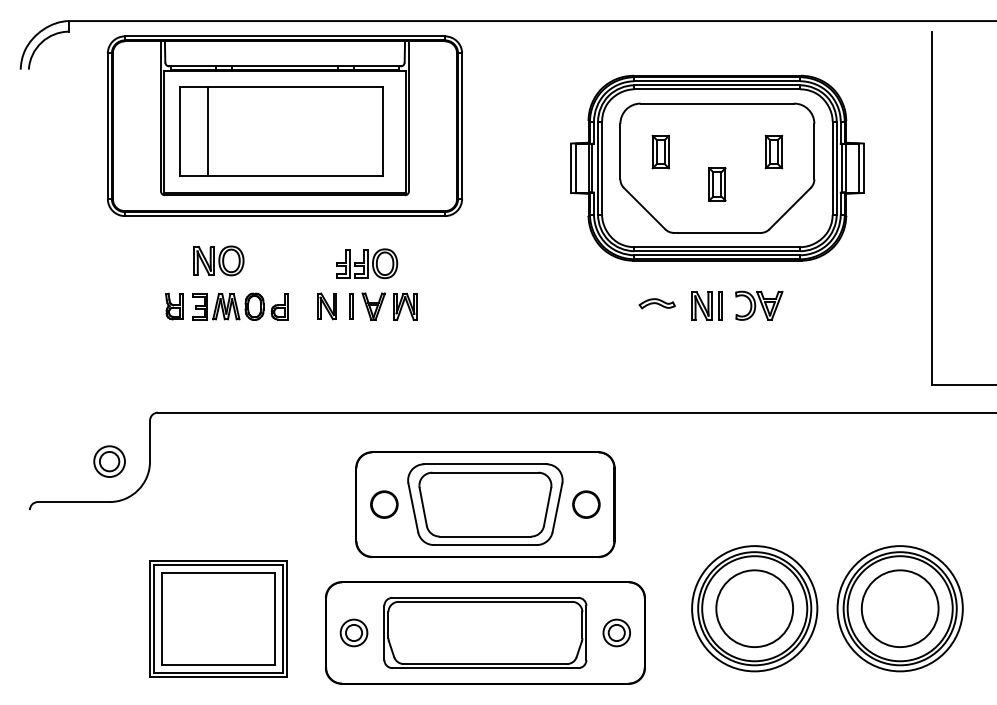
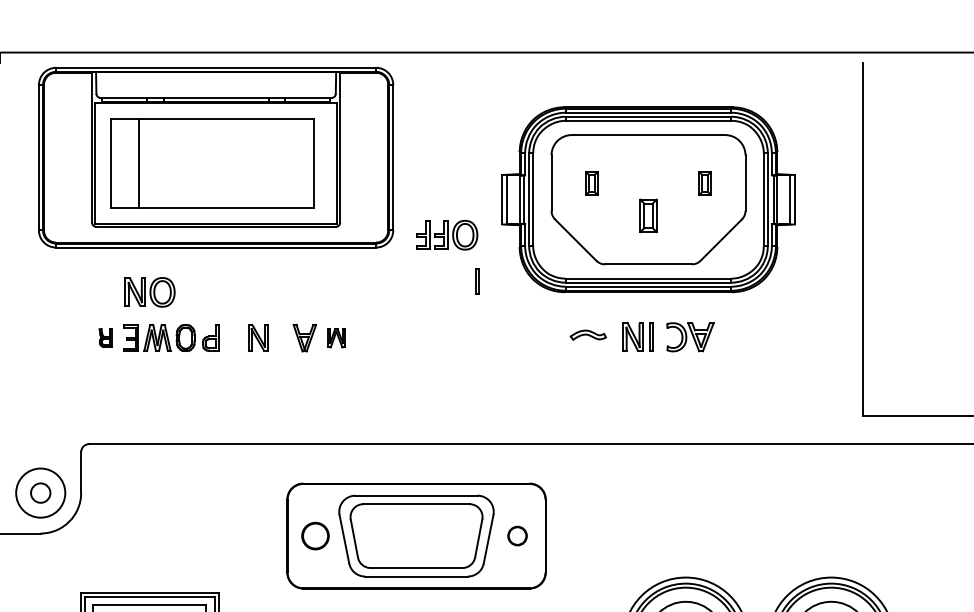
part: (660, 151) -> (591, 182), size x0.7
part: (773, 151) -> (704, 182), size x0.7
part: (367, 263) -> (447, 234), moved
part: (174, 306) -> (105, 337), size x0.7
line: (350, 306) -> (476, 281), moved
part: (405, 306) -> (336, 337), size x0.7
circle: (109, 461) -> (40, 492), size x1.6
circle: (586, 504) -> (517, 535), size x0.7

